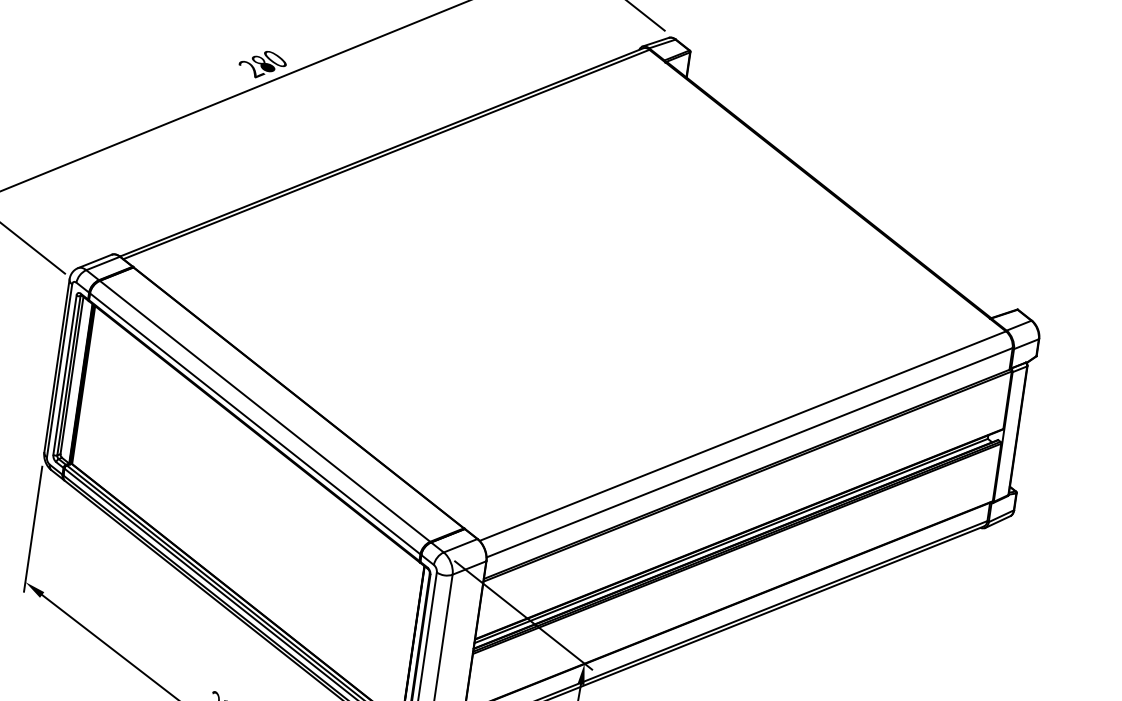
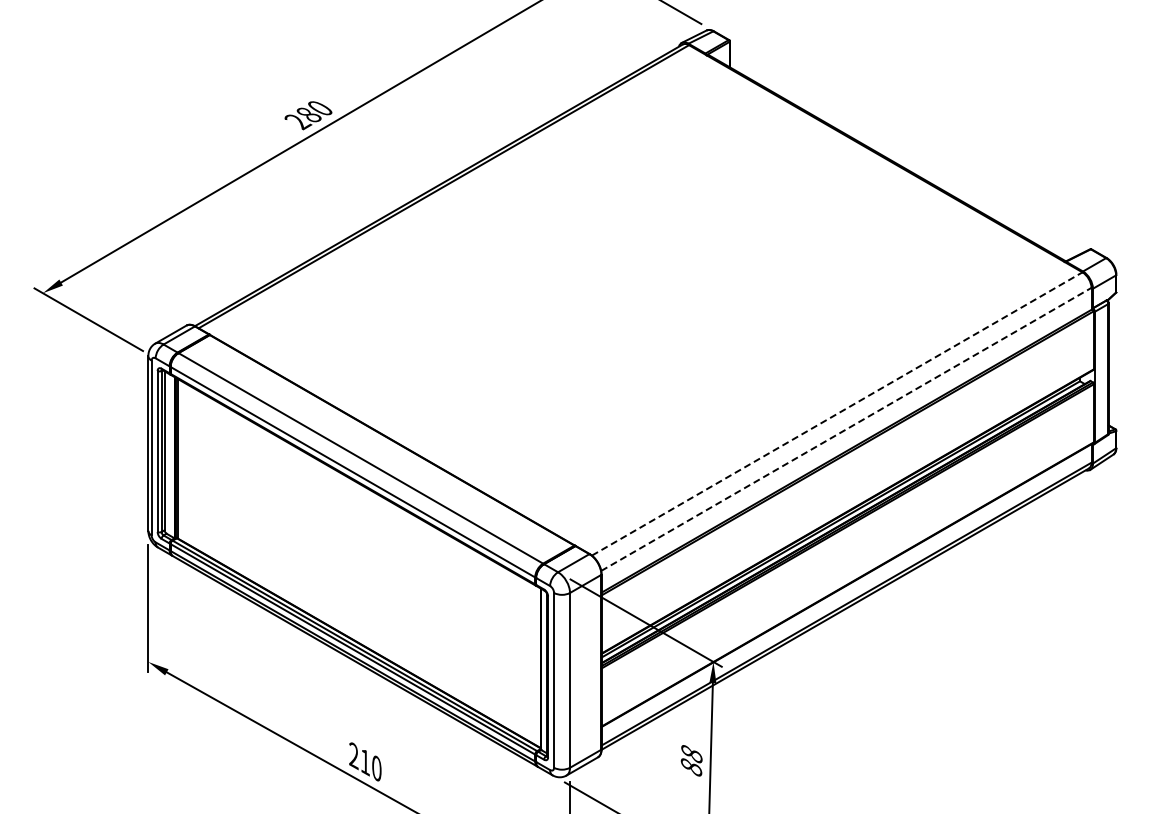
line: (743, 435) -> (837, 413), solid -> dashed
line: (749, 452) -> (846, 429), solid -> dashed

